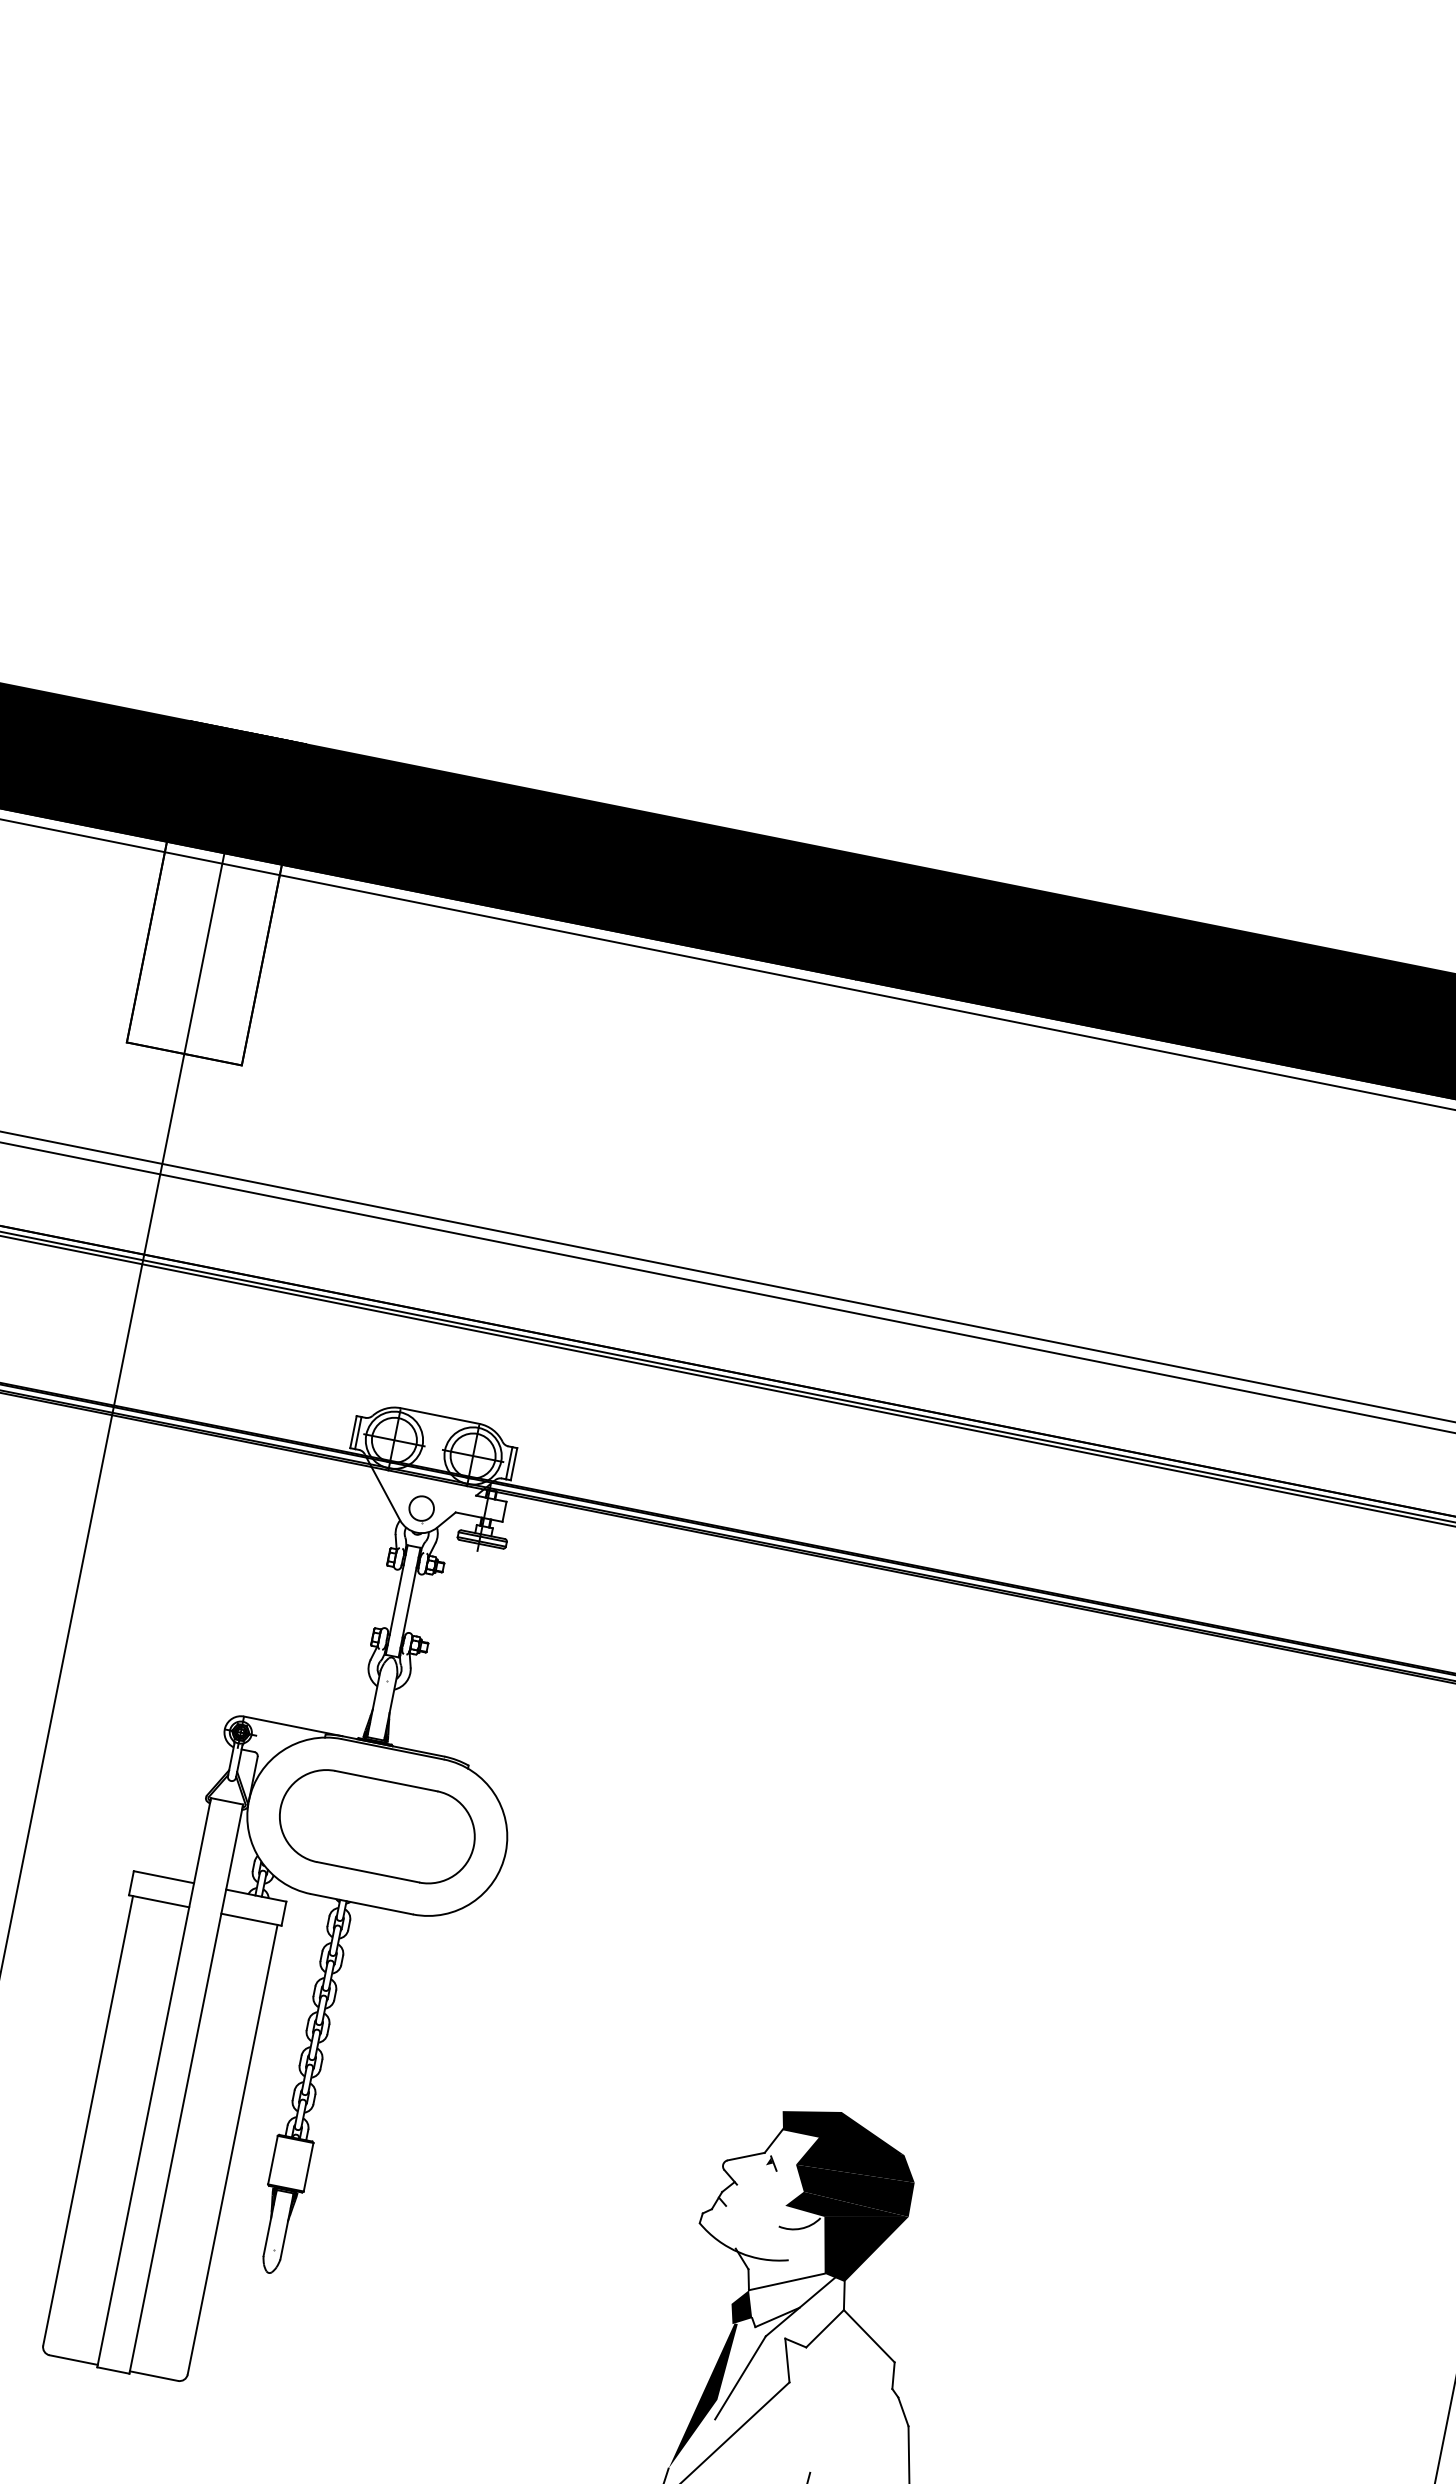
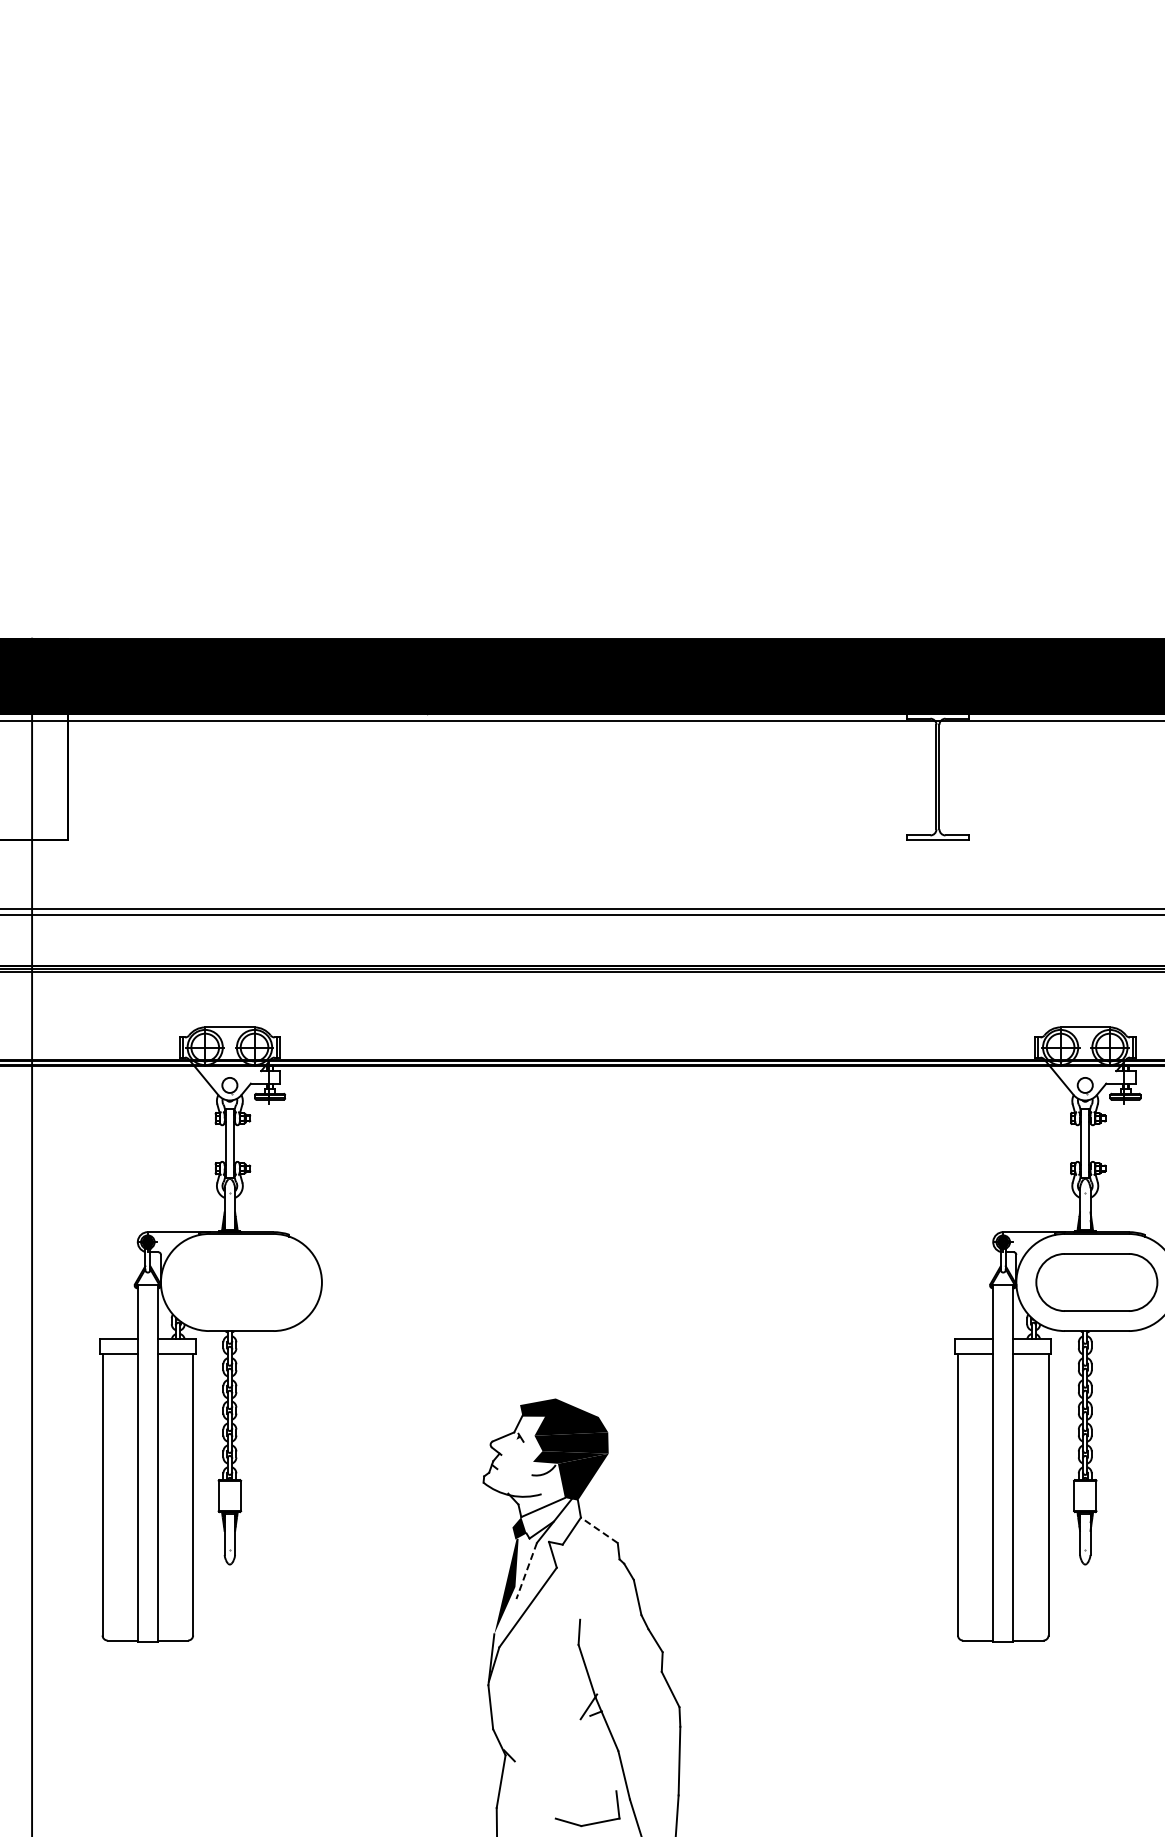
part: (377, 1826) -> (241, 1282), removed
line: (867, 2336) -> (598, 1530), solid -> dashed
line: (740, 2377) -> (526, 1570), solid -> dashed

